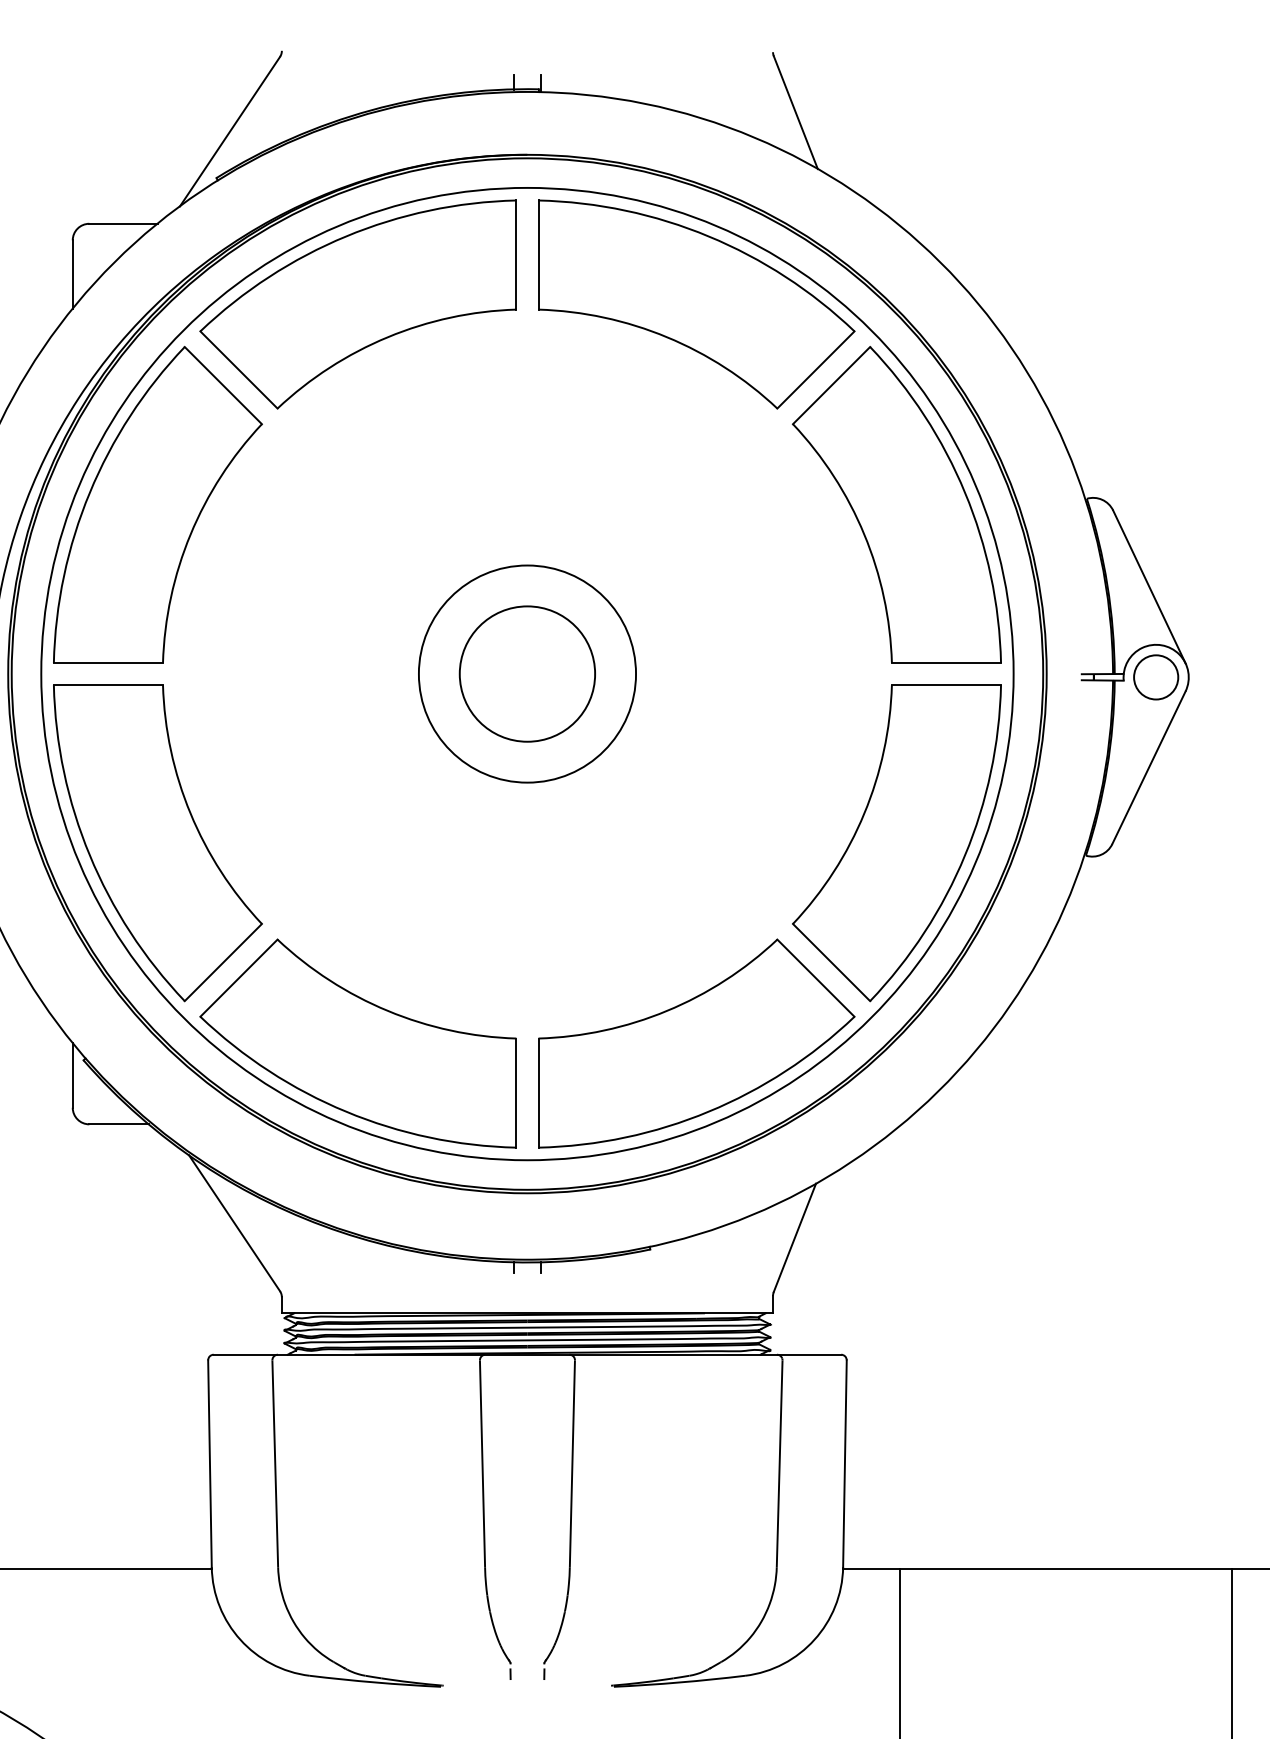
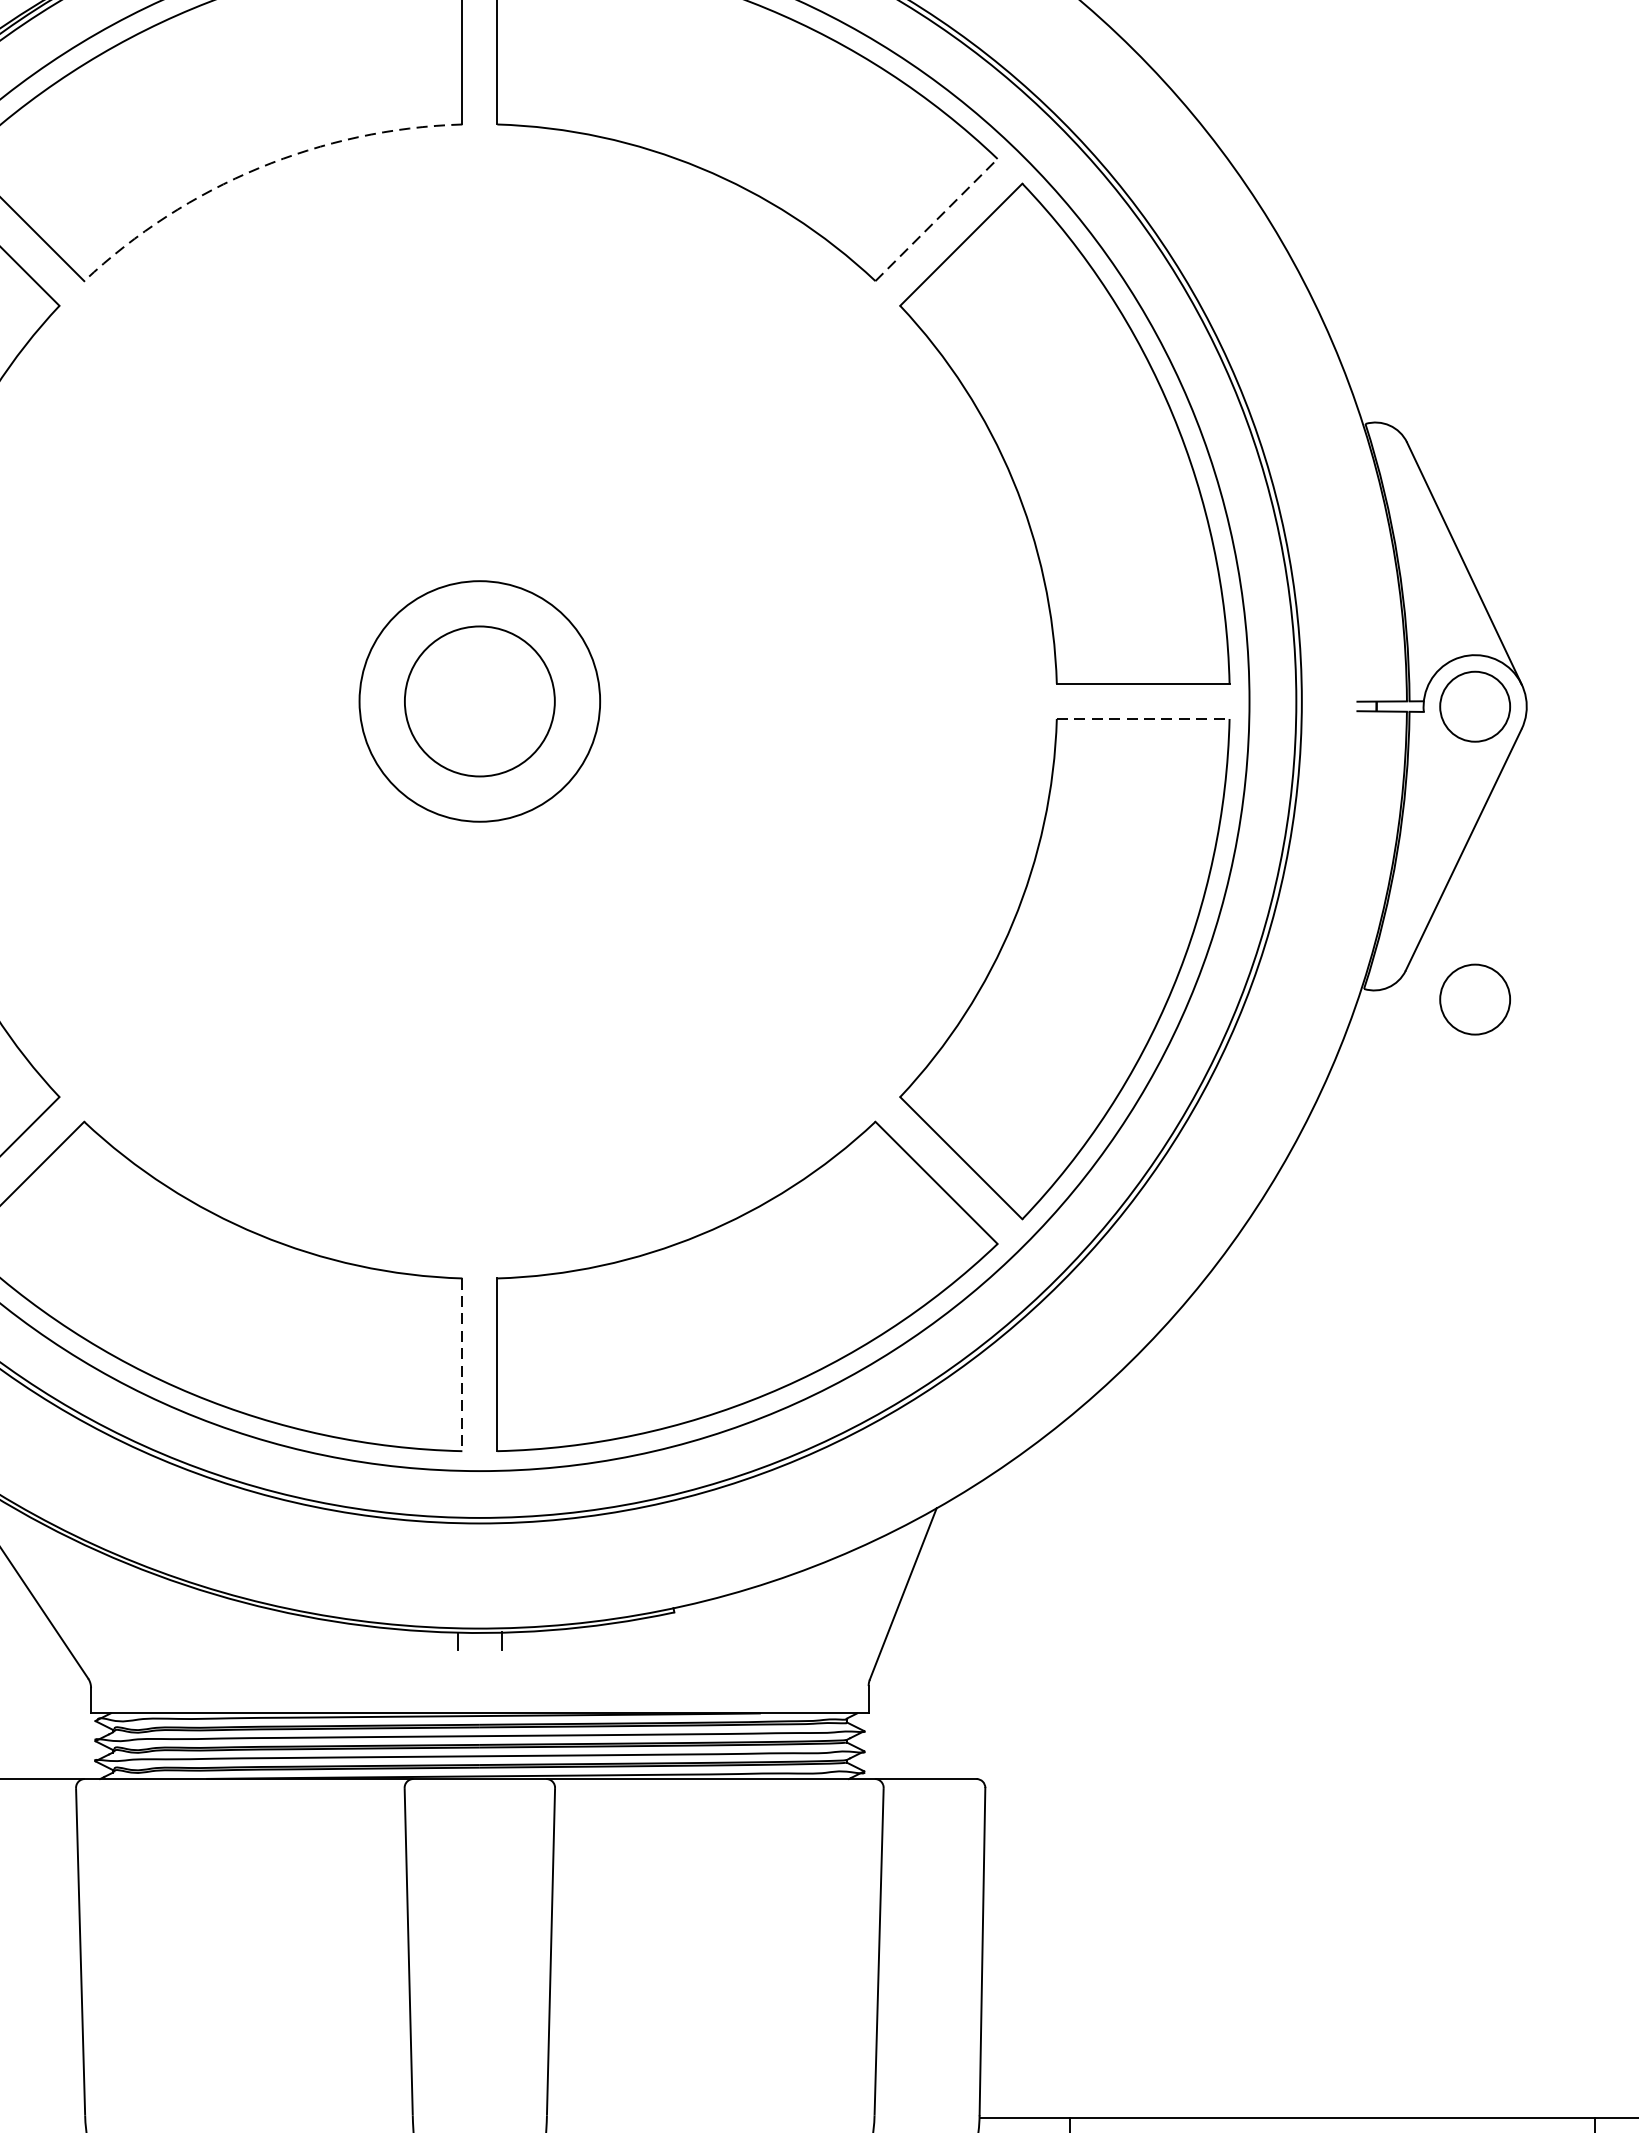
arc: (387, 337) -> (258, 168), solid -> dashed
line: (815, 369) -> (935, 219), solid -> dashed
circle: (527, 673) -> (479, 700), size x0.7
circle: (527, 673) -> (479, 700), size x0.7
line: (946, 685) -> (1143, 719), solid -> dashed
circle: (1156, 862) -> (1475, 999), added
line: (516, 1093) -> (462, 1365), solid -> dashed

